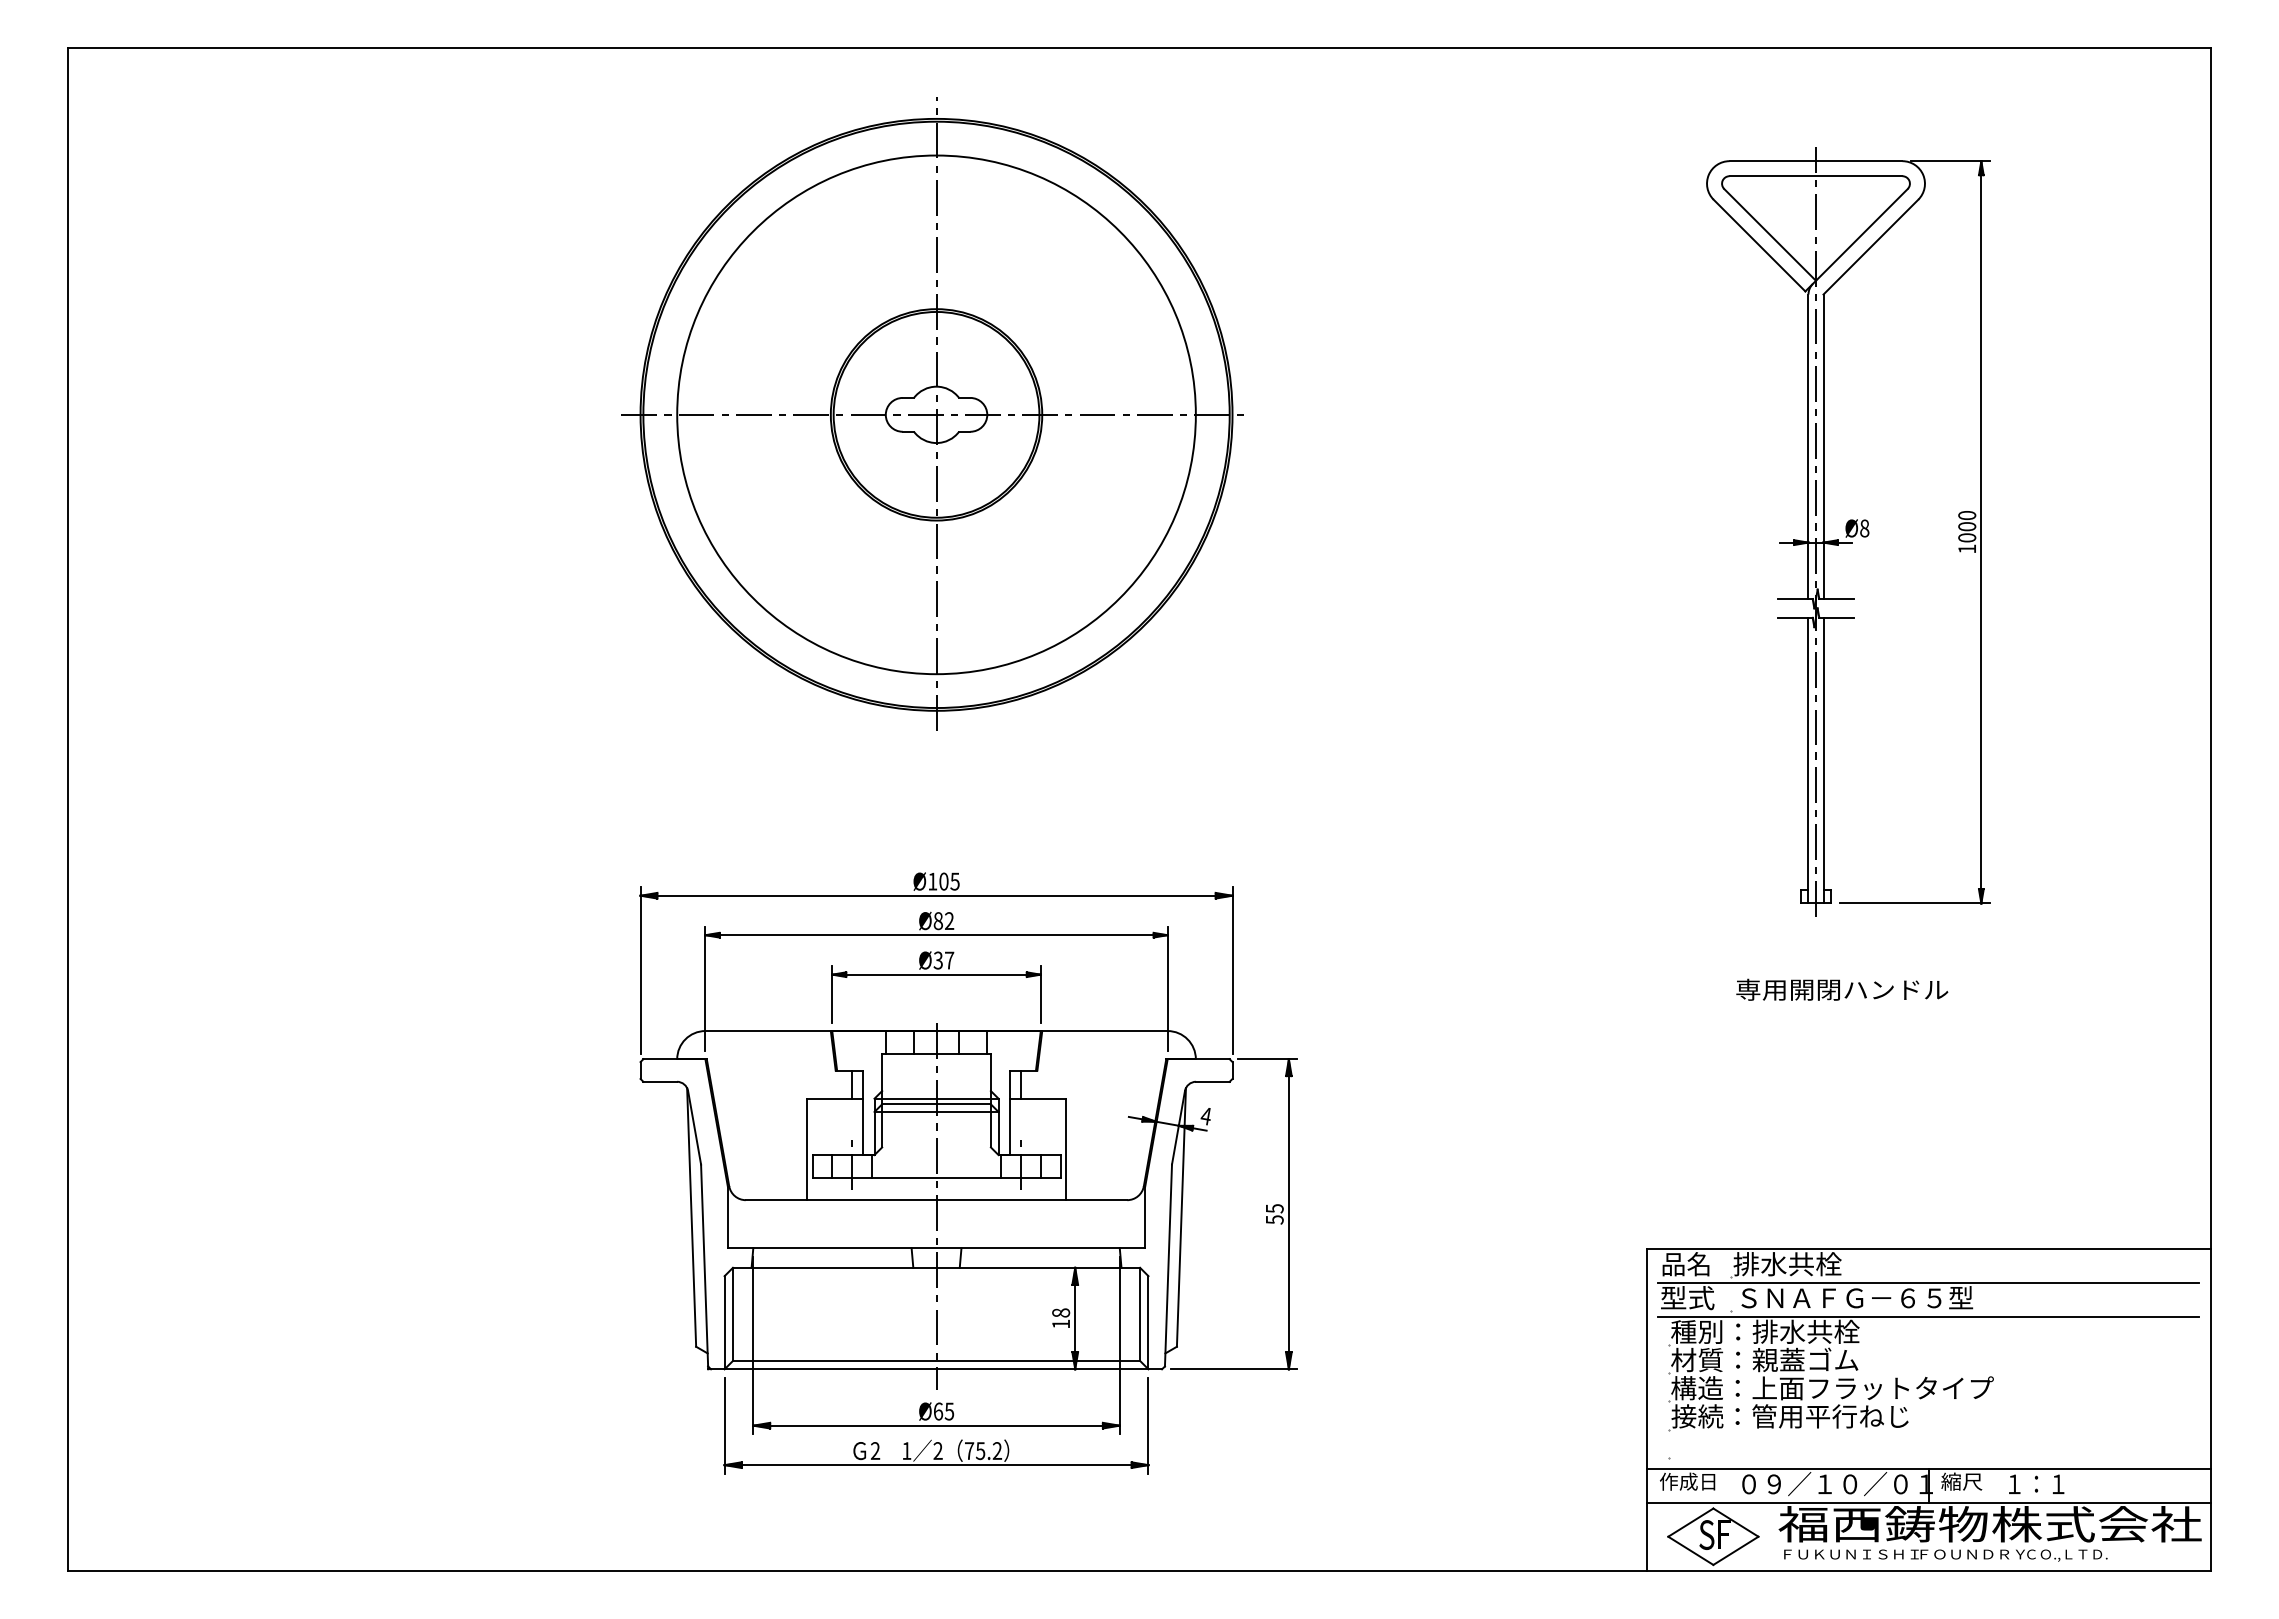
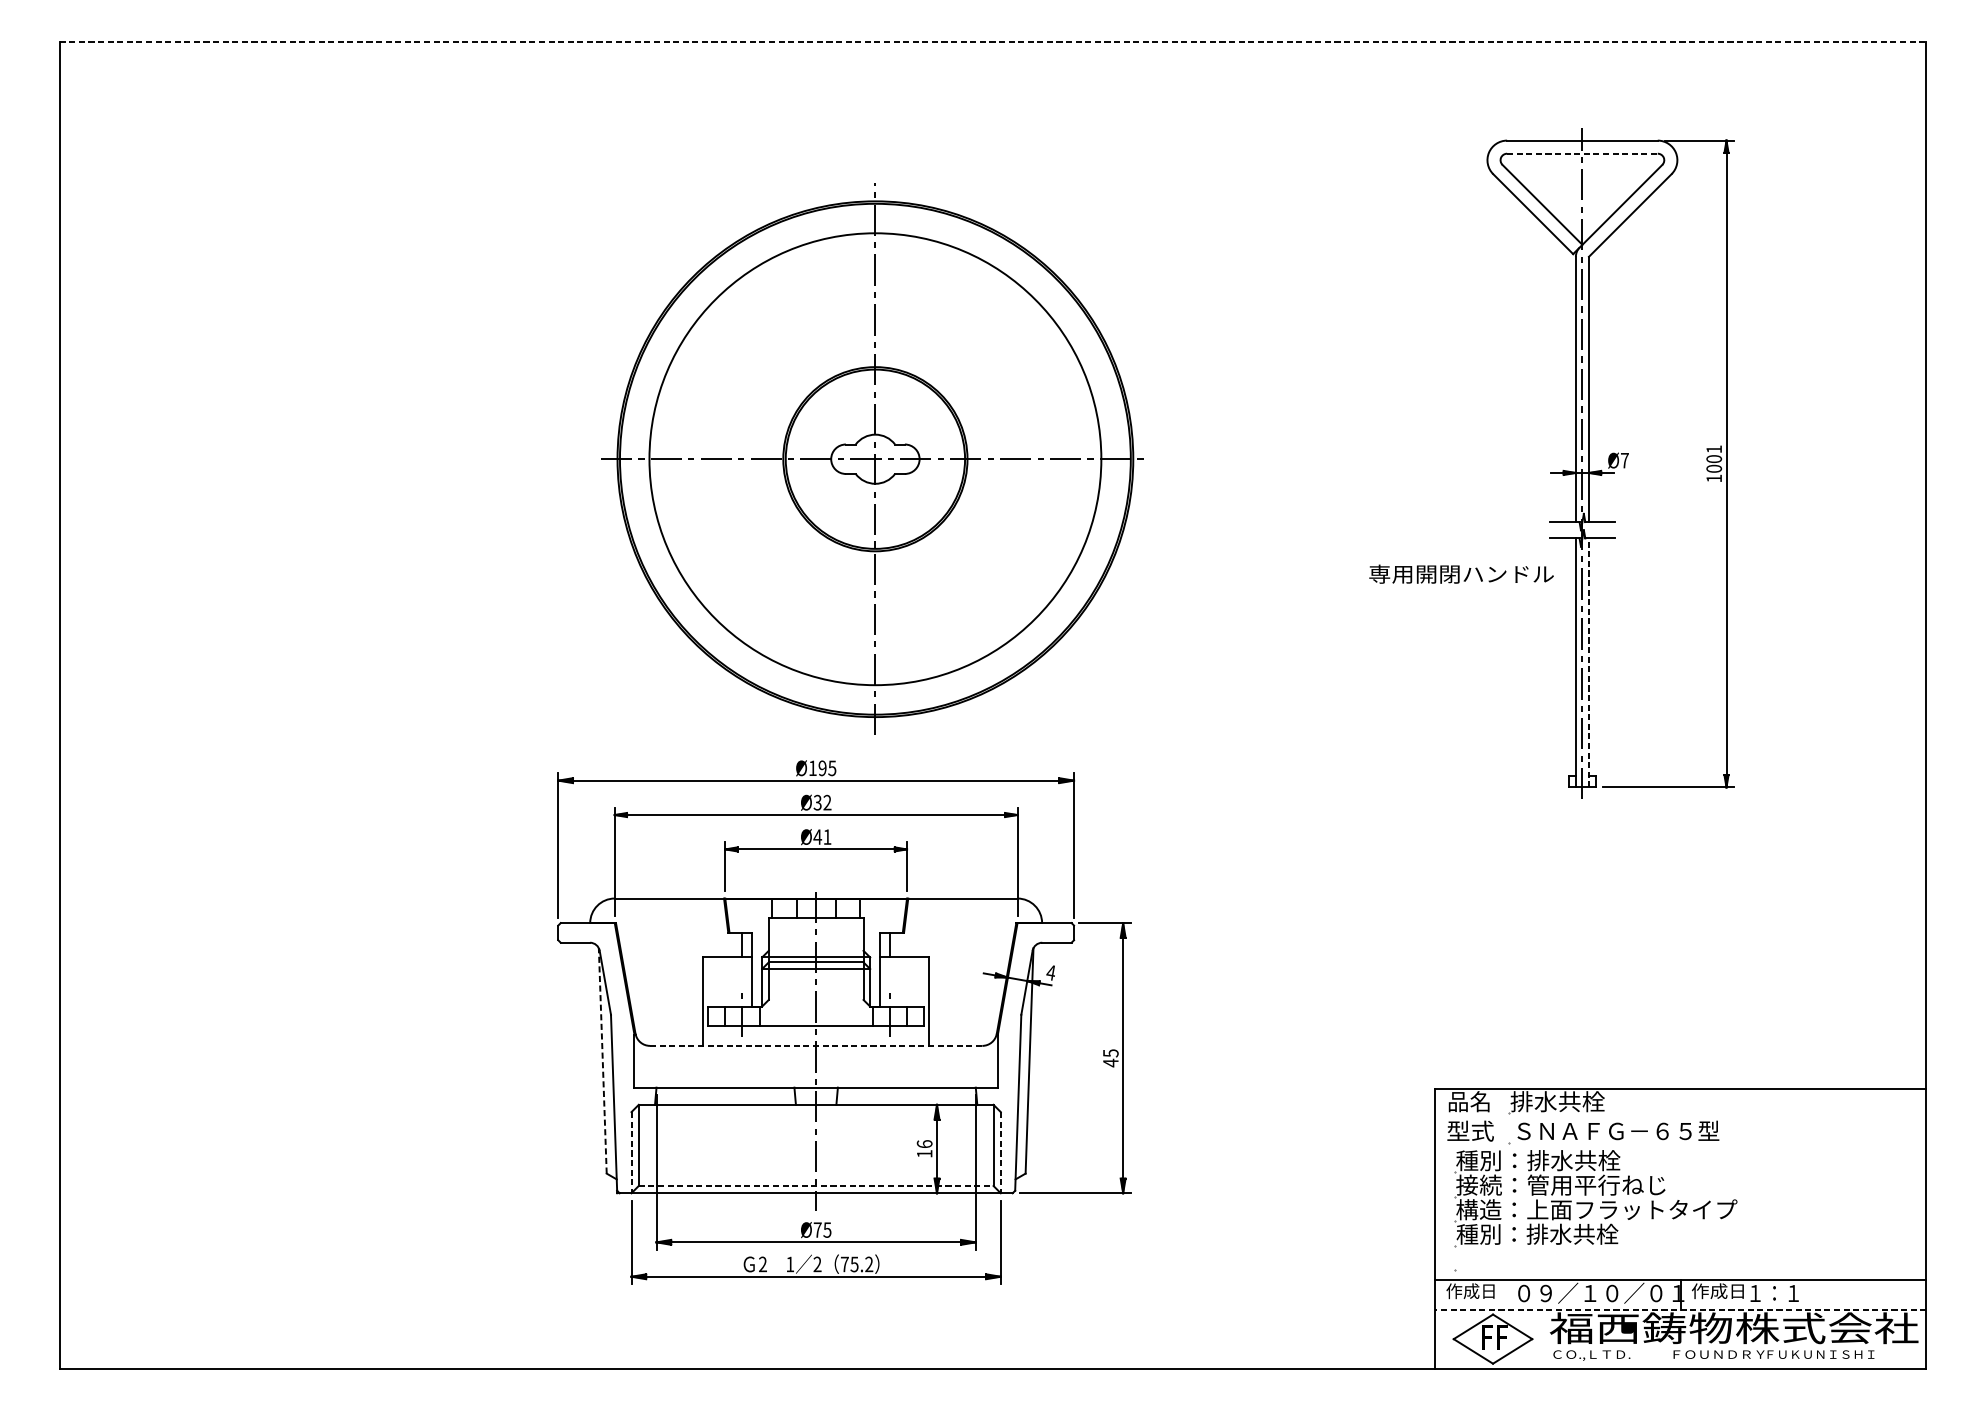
line: (1139, 48) -> (993, 42), solid -> dashed
line: (1816, 176) -> (1582, 153), solid -> dashed
part: (932, 413) -> (871, 458), moved
text: (1967, 515) -> (1714, 449), 1000 -> 1001
text: (1864, 528) -> (1624, 460), Ø8 -> Ø7
line: (1823, 760) -> (1588, 662), solid -> dashed
text: (943, 881) -> (822, 768), Ø105 -> Ø195
text: (937, 920) -> (816, 802), Ø82 -> Ø32
text: (943, 960) -> (822, 837), Ø37 -> Ø41
text: (1842, 989) -> (1461, 573), moved
line: (936, 1200) -> (816, 1046), solid -> dashed
line: (691, 1216) -> (602, 1060), solid -> dashed
text: (1274, 1219) -> (1110, 1062), 55 -> 45
line: (1928, 1283) -> (1680, 1118), removed
text: (1060, 1312) -> (924, 1143), 18 -> 16
line: (1928, 1316) -> (1680, 1147), removed
line: (724, 1322) -> (631, 1152), solid -> dashed
line: (1148, 1322) -> (1000, 1152), solid -> dashed
text: (1791, 1359) -> (1561, 1184), 材質：親蓋ゴム -> 接続：管用平行ねじ
line: (936, 1360) -> (816, 1185), solid -> dashed
text: (938, 1411) -> (817, 1230), Ø65 -> Ø75
text: (1789, 1416) -> (1559, 1234), 接続：管用平行ねじ -> 種別：排水共栓
text: (1971, 1481) -> (1717, 1291), 縮尺 -> 作成日
line: (1928, 1502) -> (1680, 1309), solid -> dashed
text: (1706, 1534) -> (1487, 1337), S -> F
text: (1850, 1555) -> (1612, 1355), ＦＵＫＵＮＩＳＨＩ -> ＣＯ.,ＬＴＤ.
text: (2088, 1555) -> (1819, 1355), ＣＯ.,ＬＴＤ. -> ＦＵＫＵＮＩＳＨＩ

